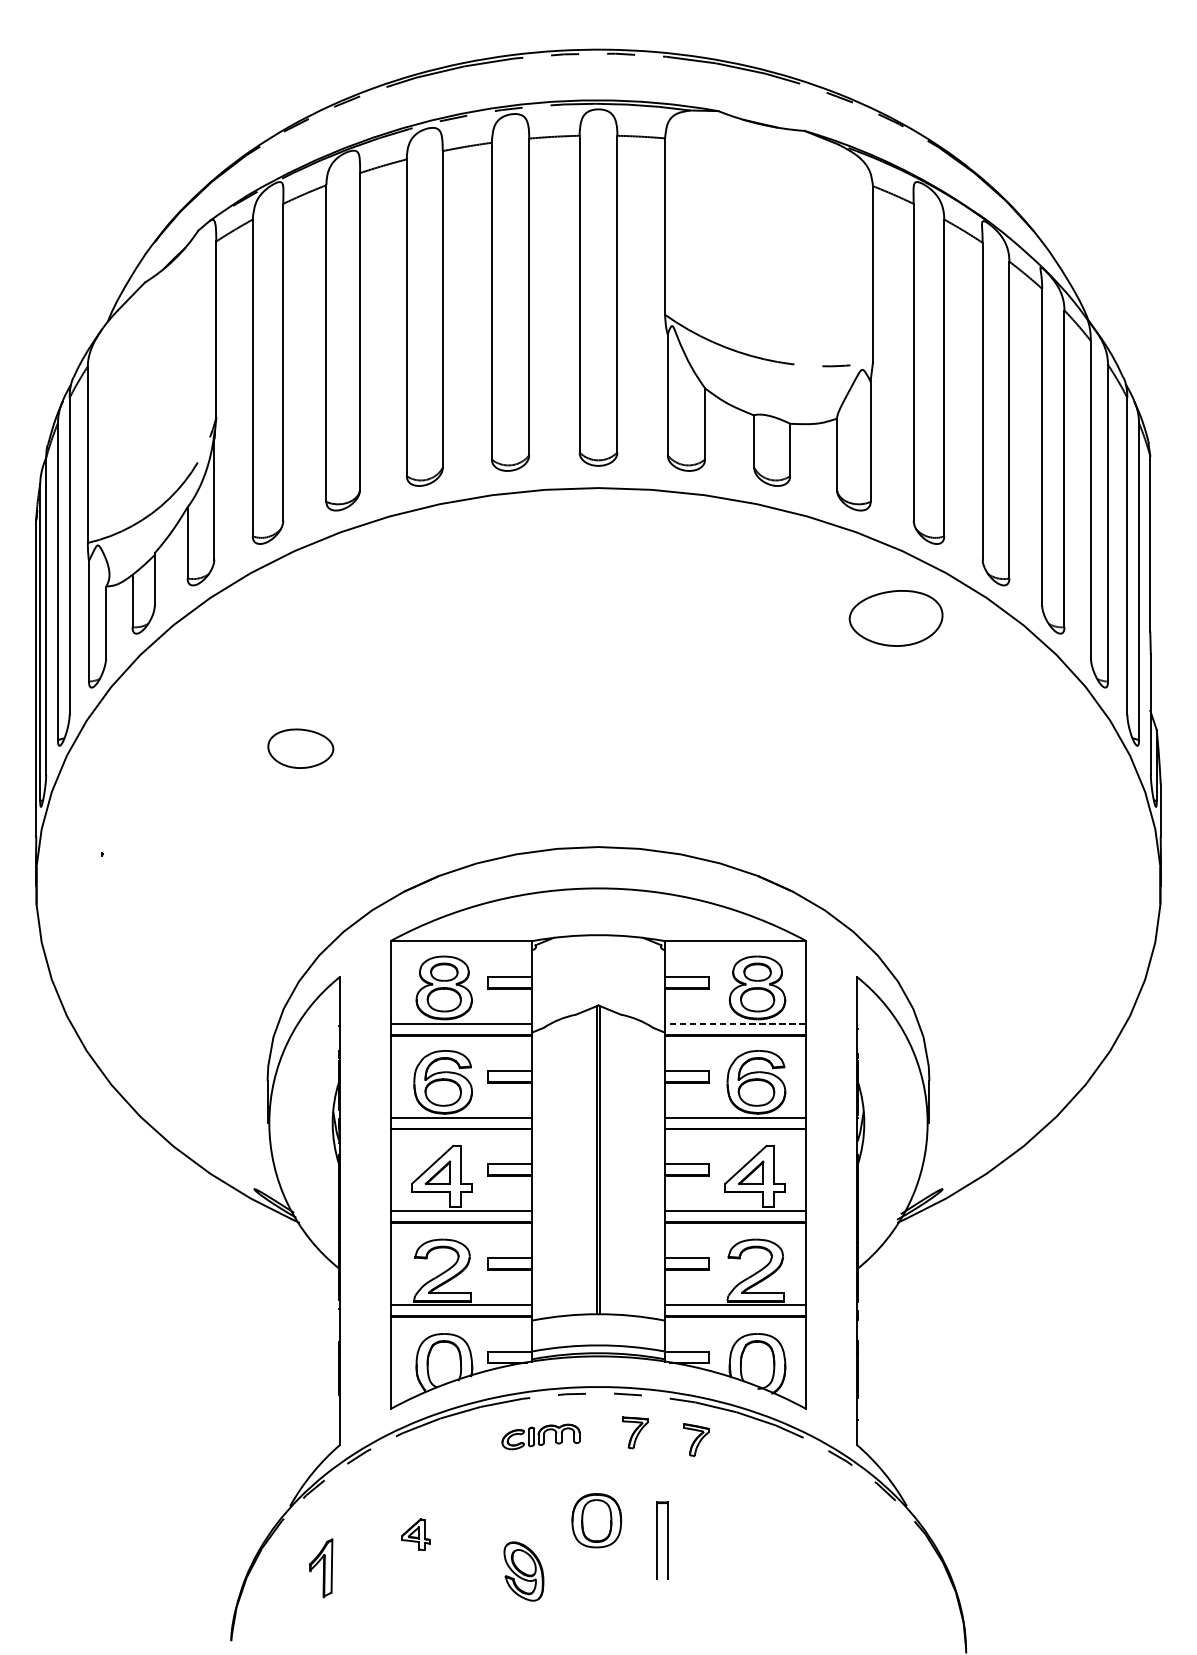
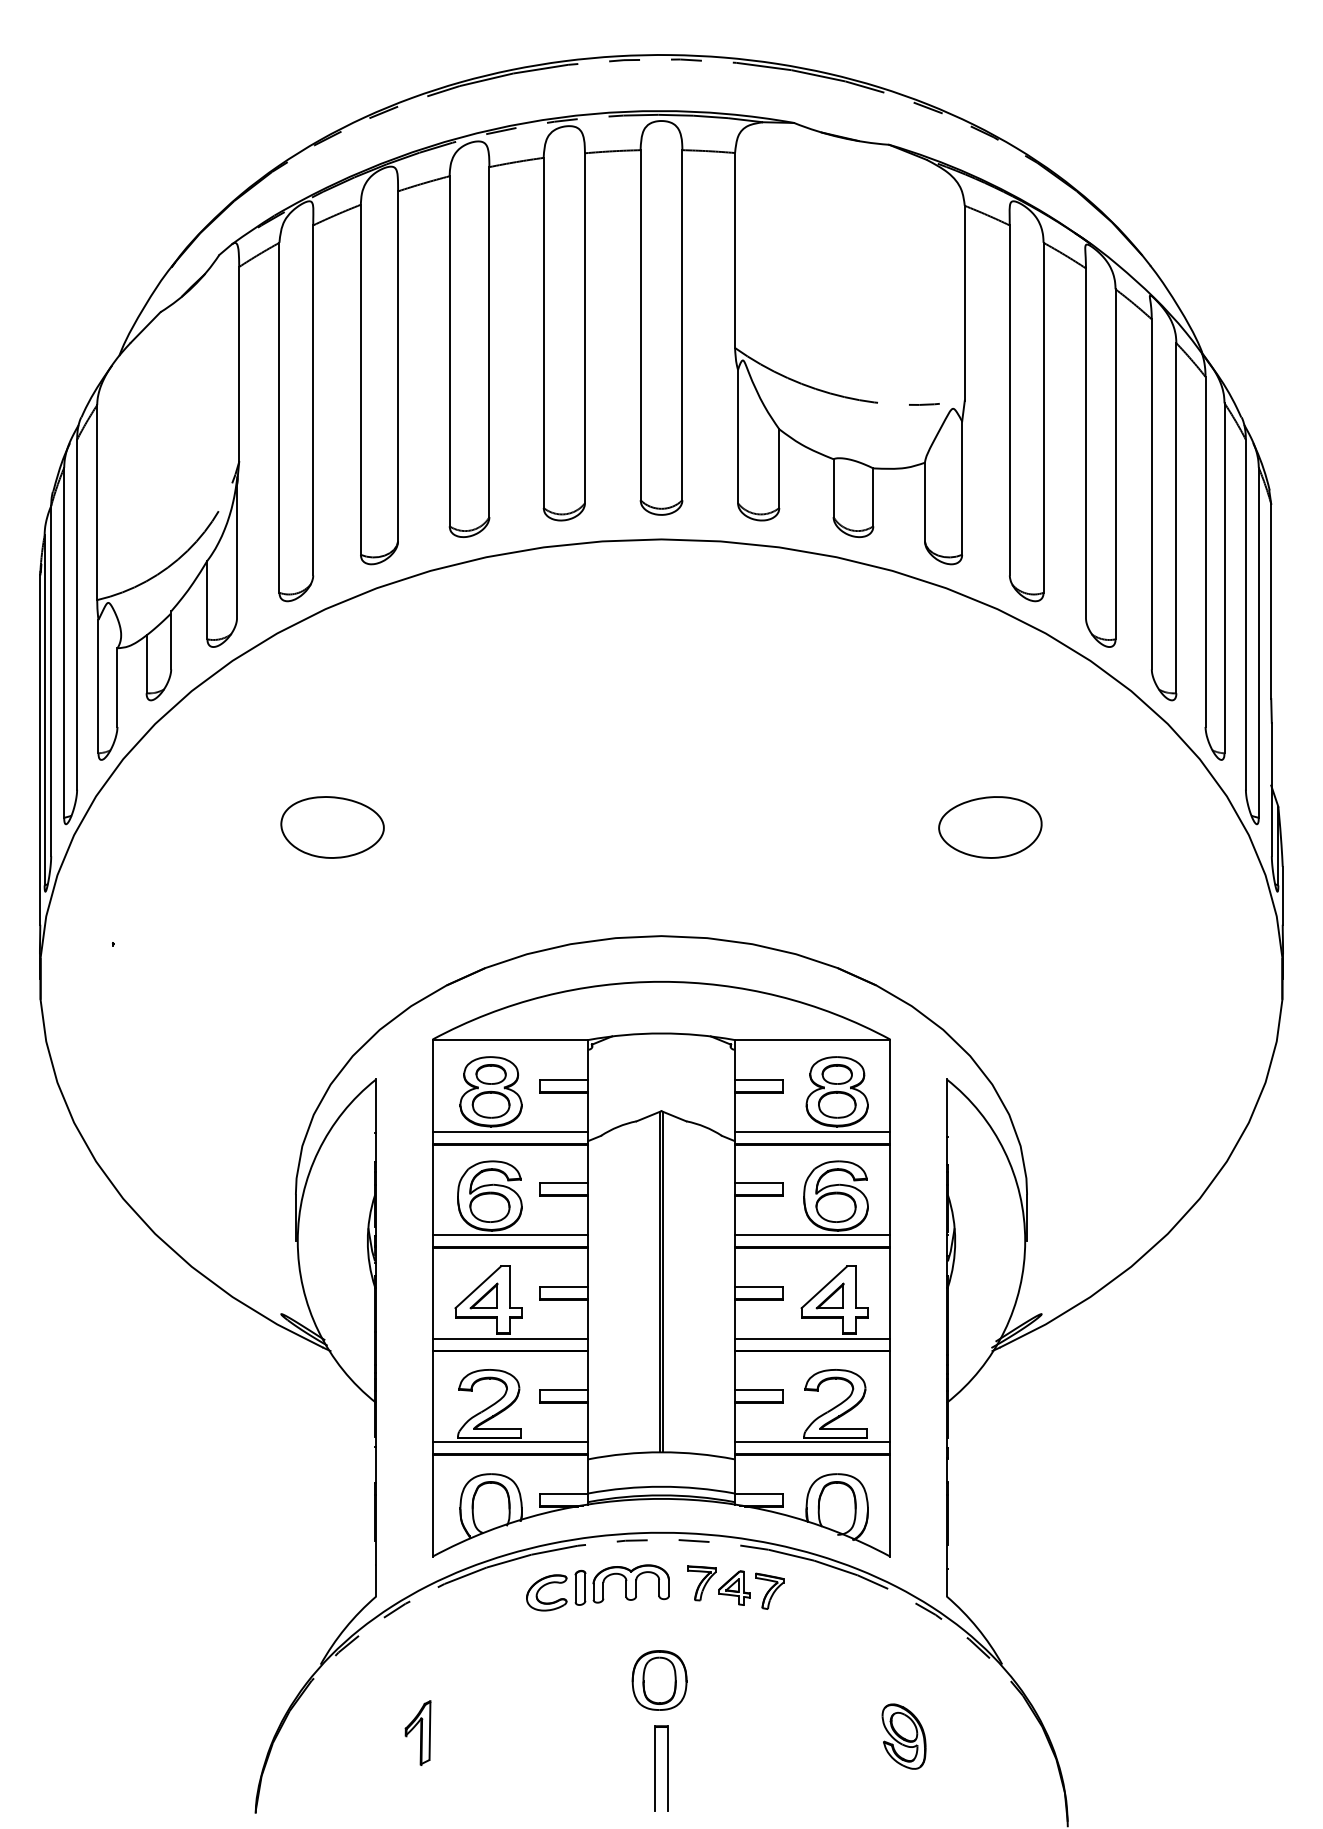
part: (896, 618) -> (990, 827), moved
part: (300, 748) -> (332, 827), size x1.43
line: (735, 1023) -> (812, 1131), dashed -> solid
part: (540, 1436) -> (597, 1587), size x1.67
part: (415, 1534) -> (734, 1587), moved
part: (662, 1540) -> (661, 1768), moved
part: (320, 1567) -> (417, 1732), moved
part: (523, 1571) -> (903, 1736), moved

